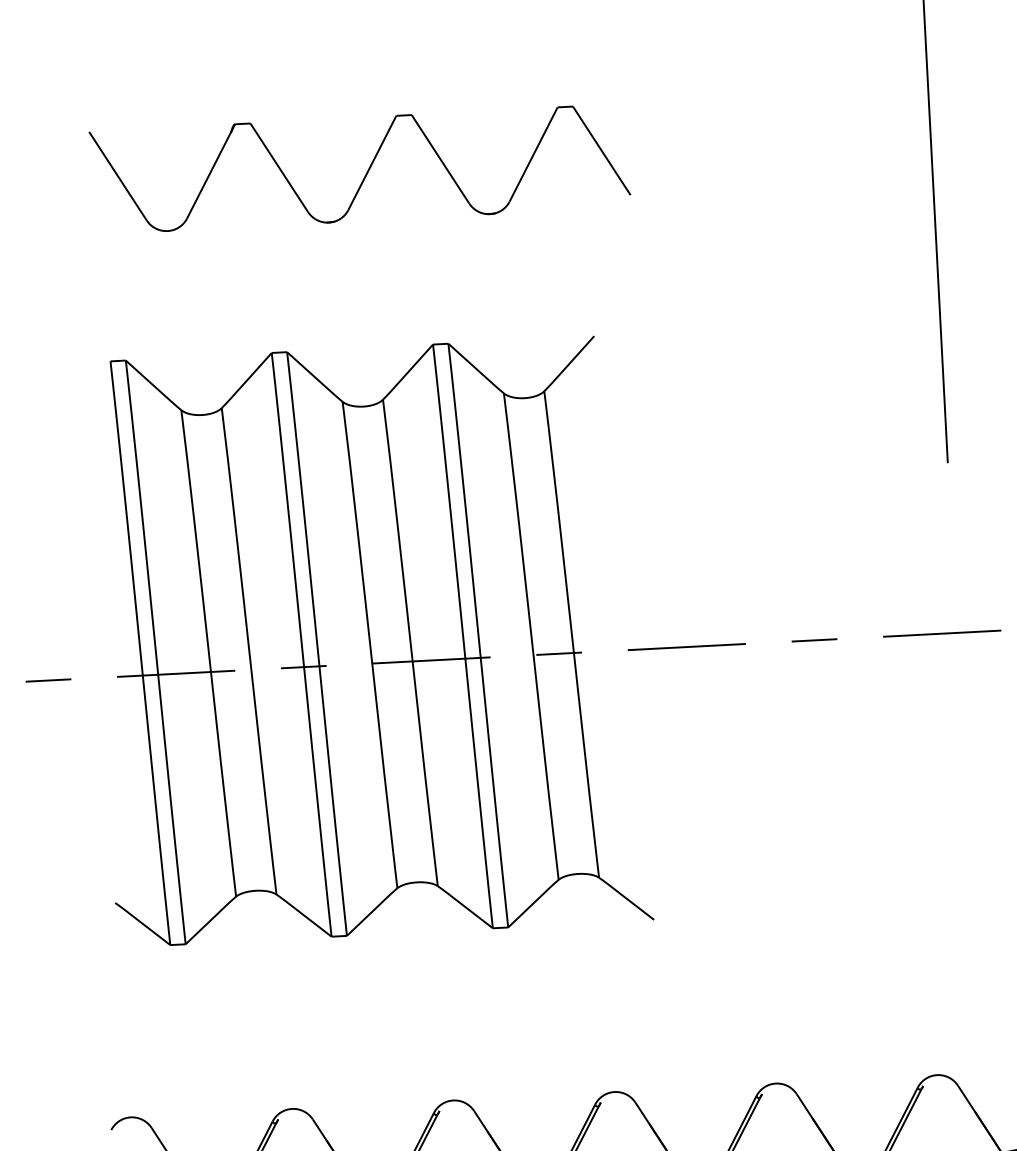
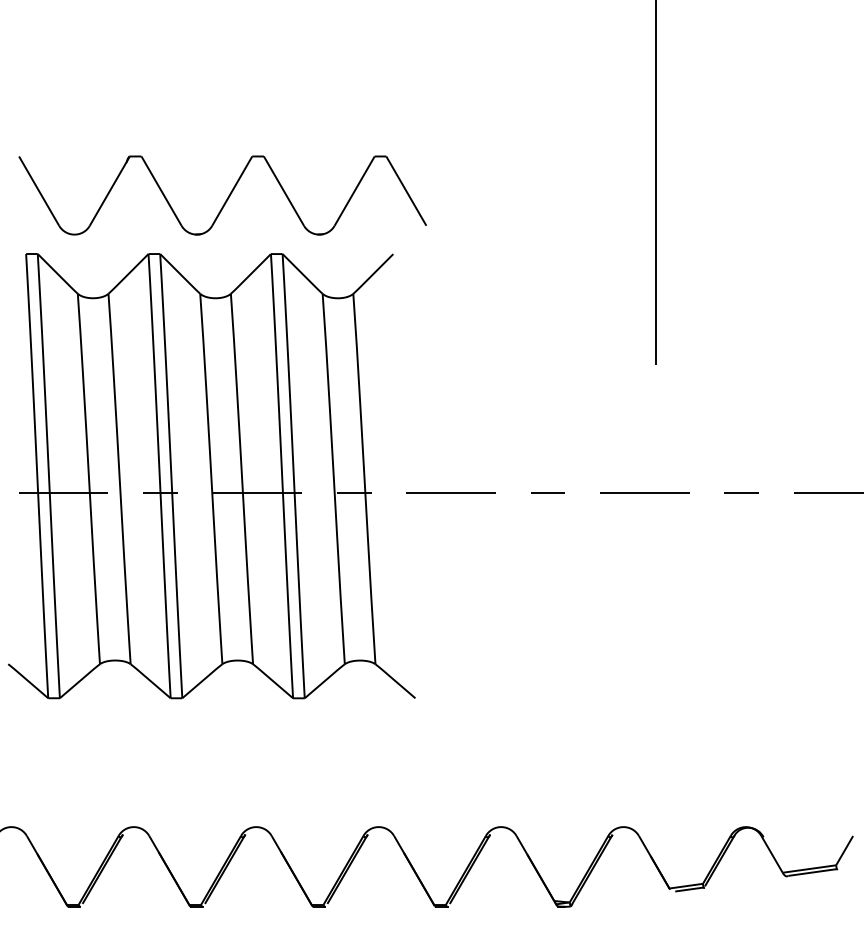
part: (359, 169) -> (222, 195), moved

